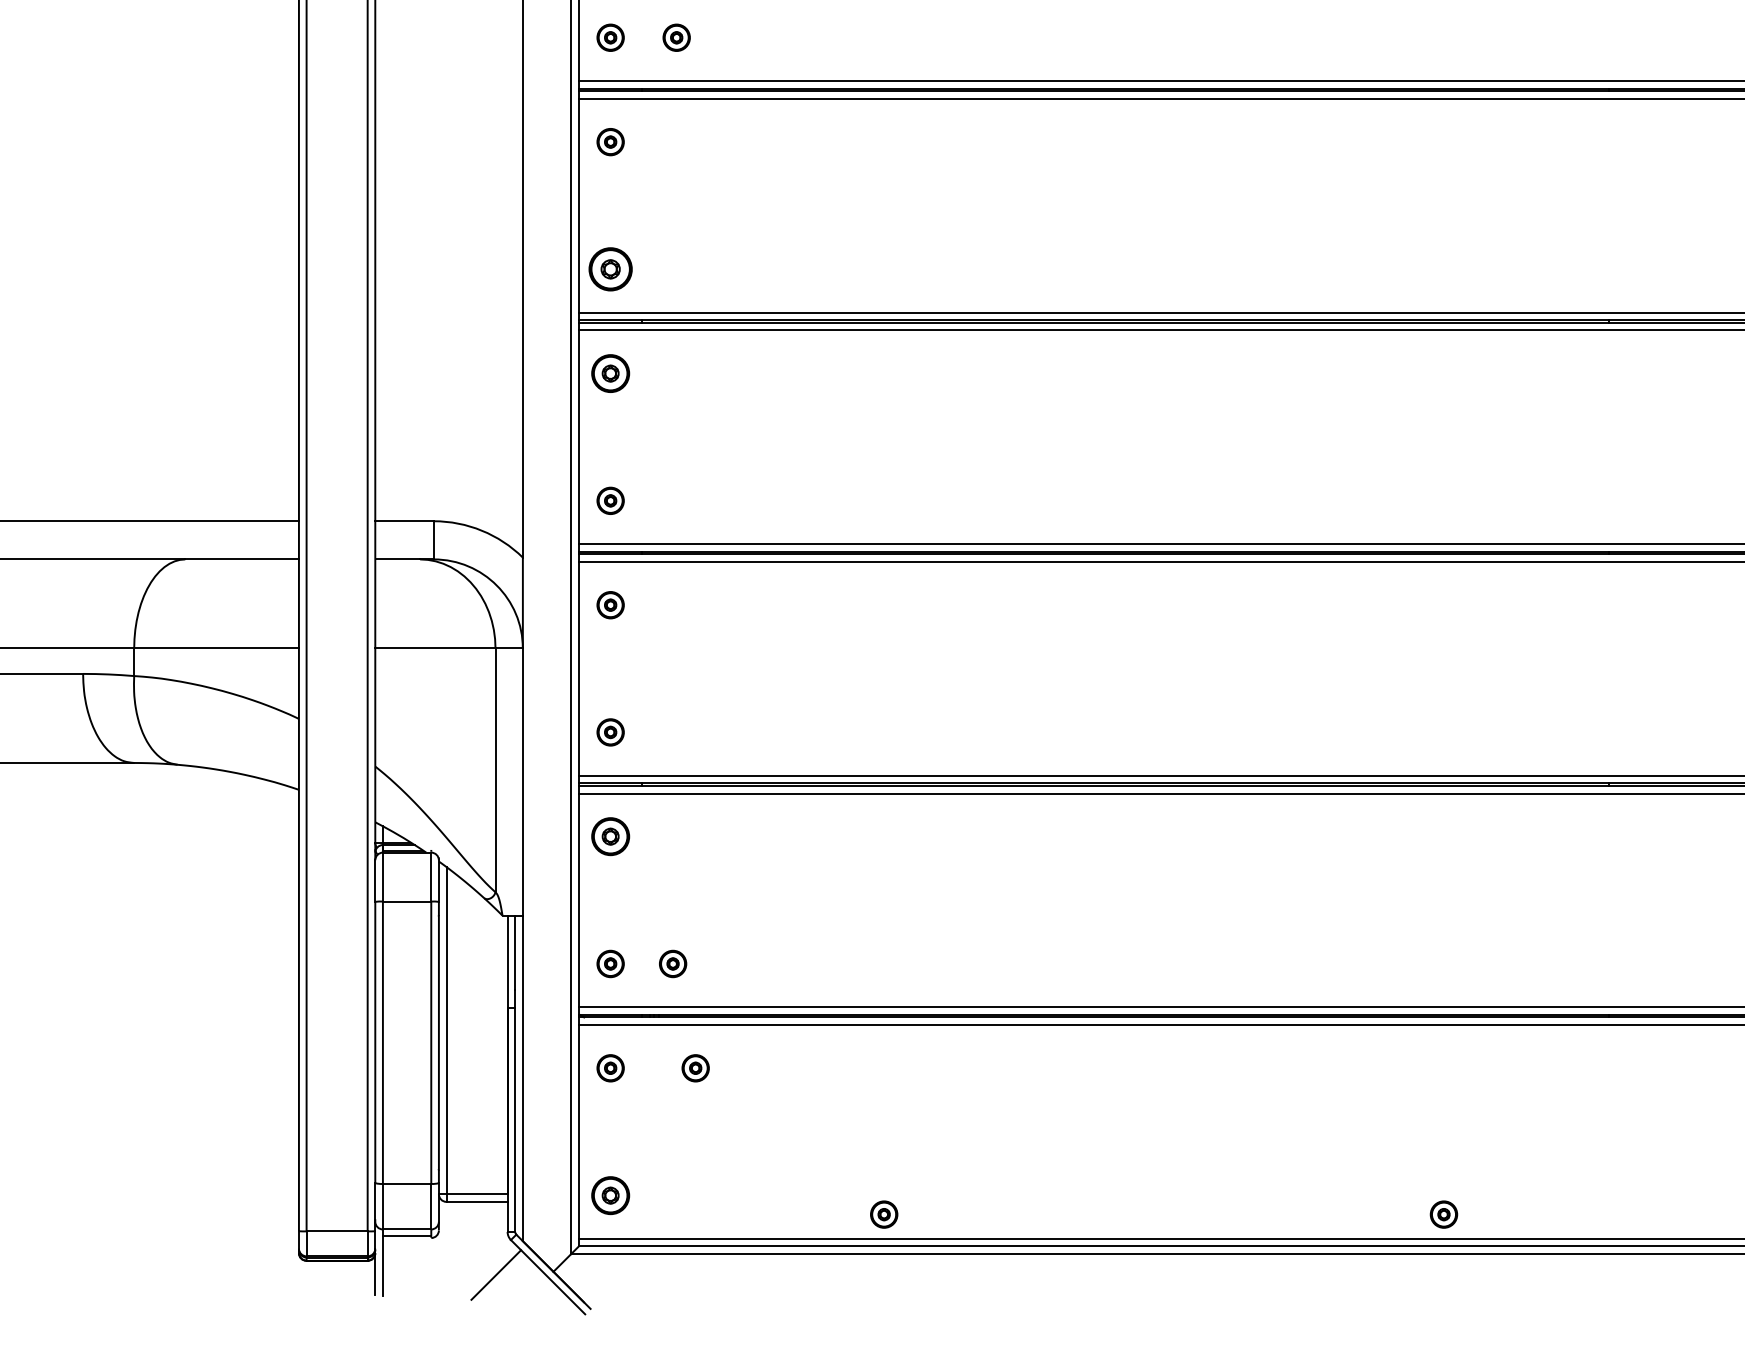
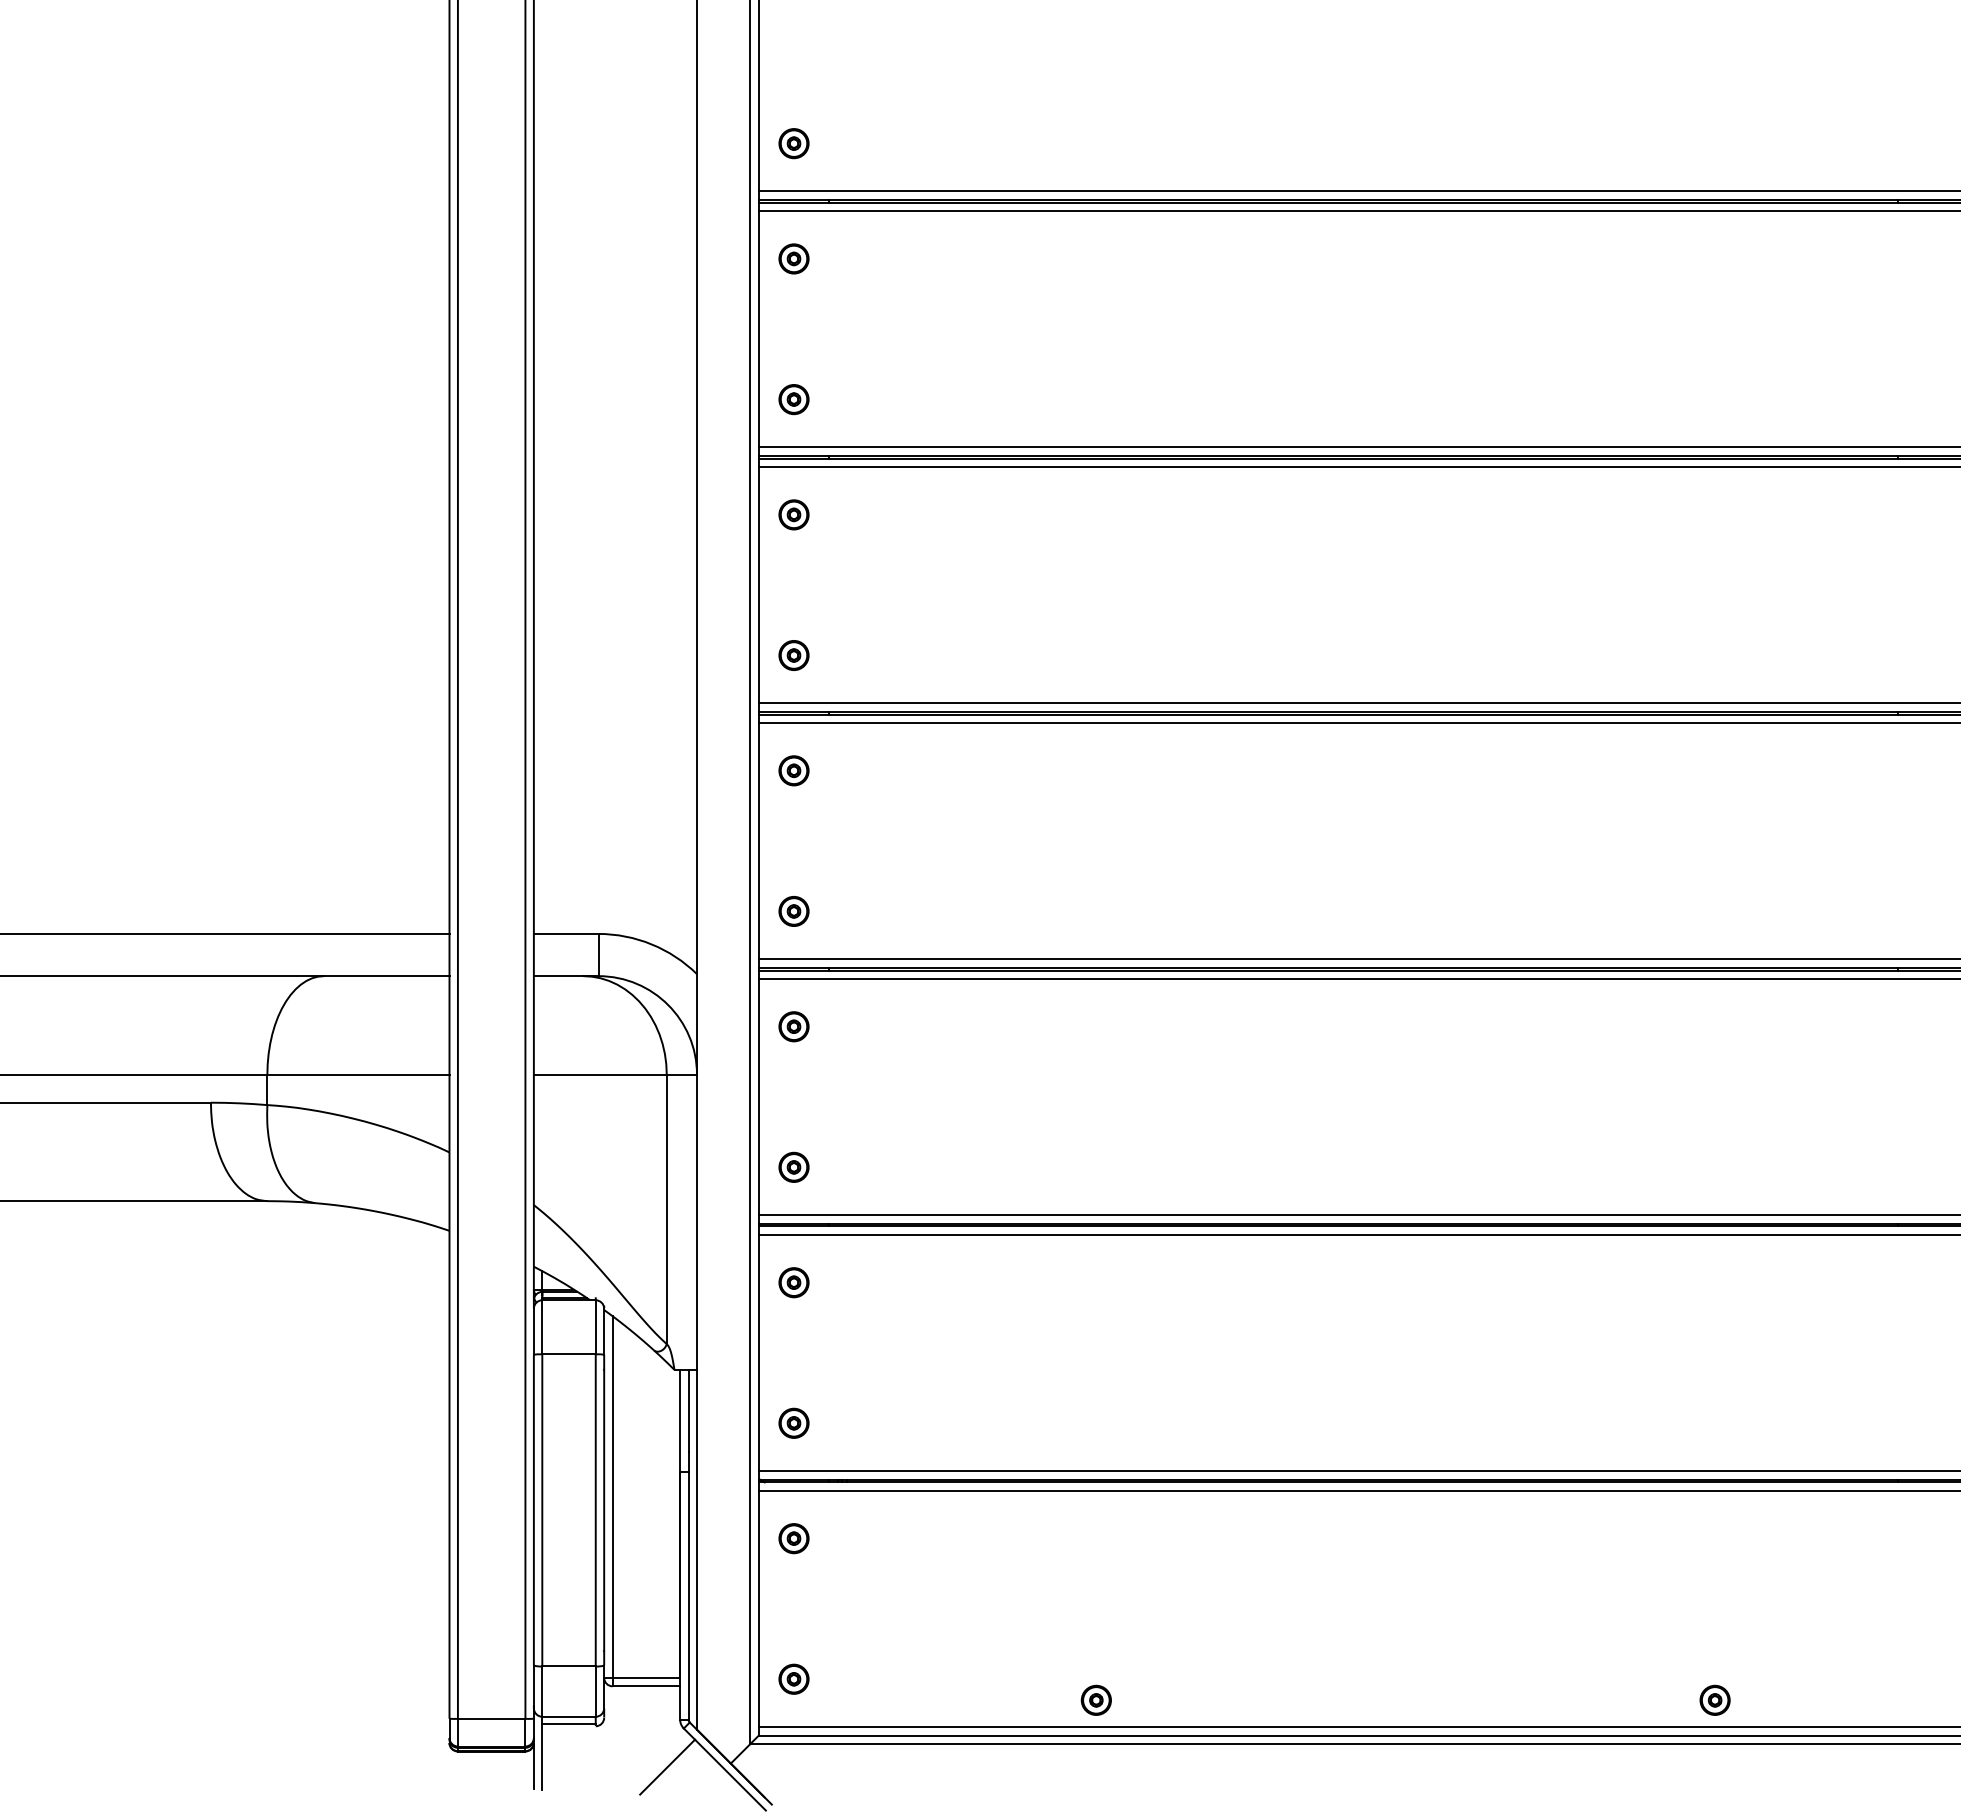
part: (676, 37) -> (866, 399), removed
part: (610, 269) -> (793, 655), size x0.62
part: (610, 373) -> (793, 770), size x0.71
part: (610, 836) -> (793, 1282), size x0.71
part: (672, 963) -> (862, 1422), removed
part: (695, 1068) -> (887, 1538), removed
part: (610, 1194) -> (793, 1678), size x0.71

